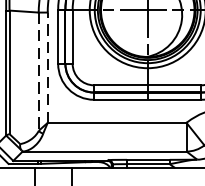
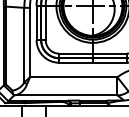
line: (48, 67) -> (30, 42), dashed -> solid
line: (38, 72) -> (24, 45), dashed -> solid

